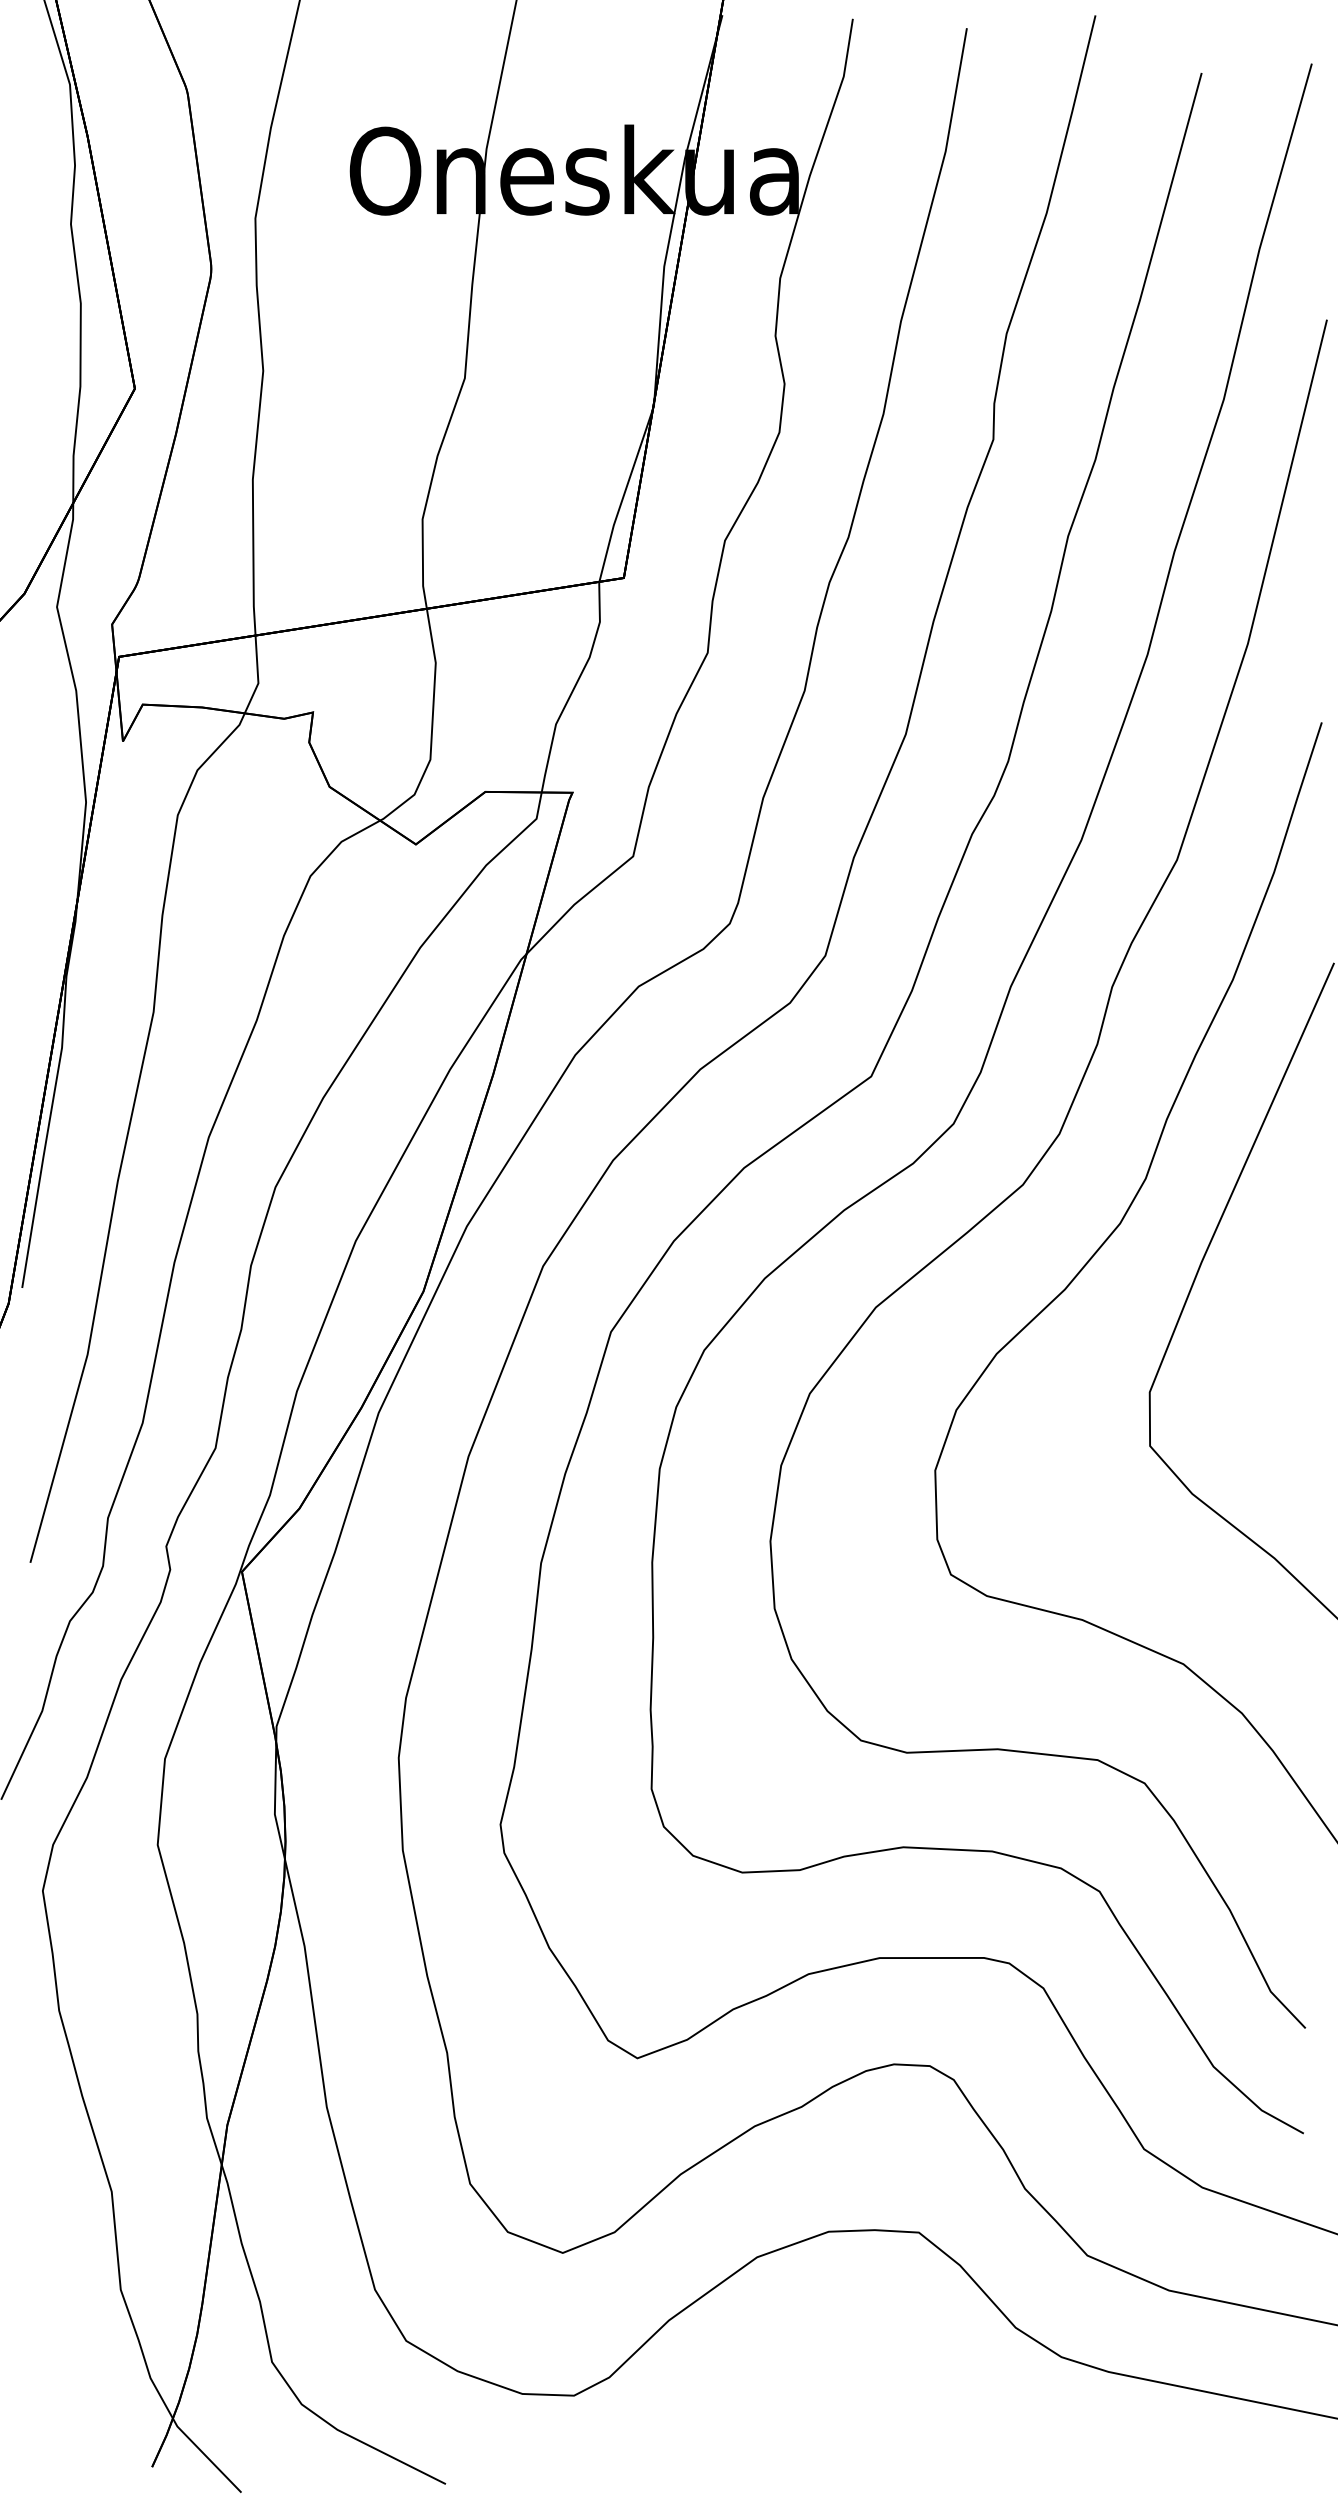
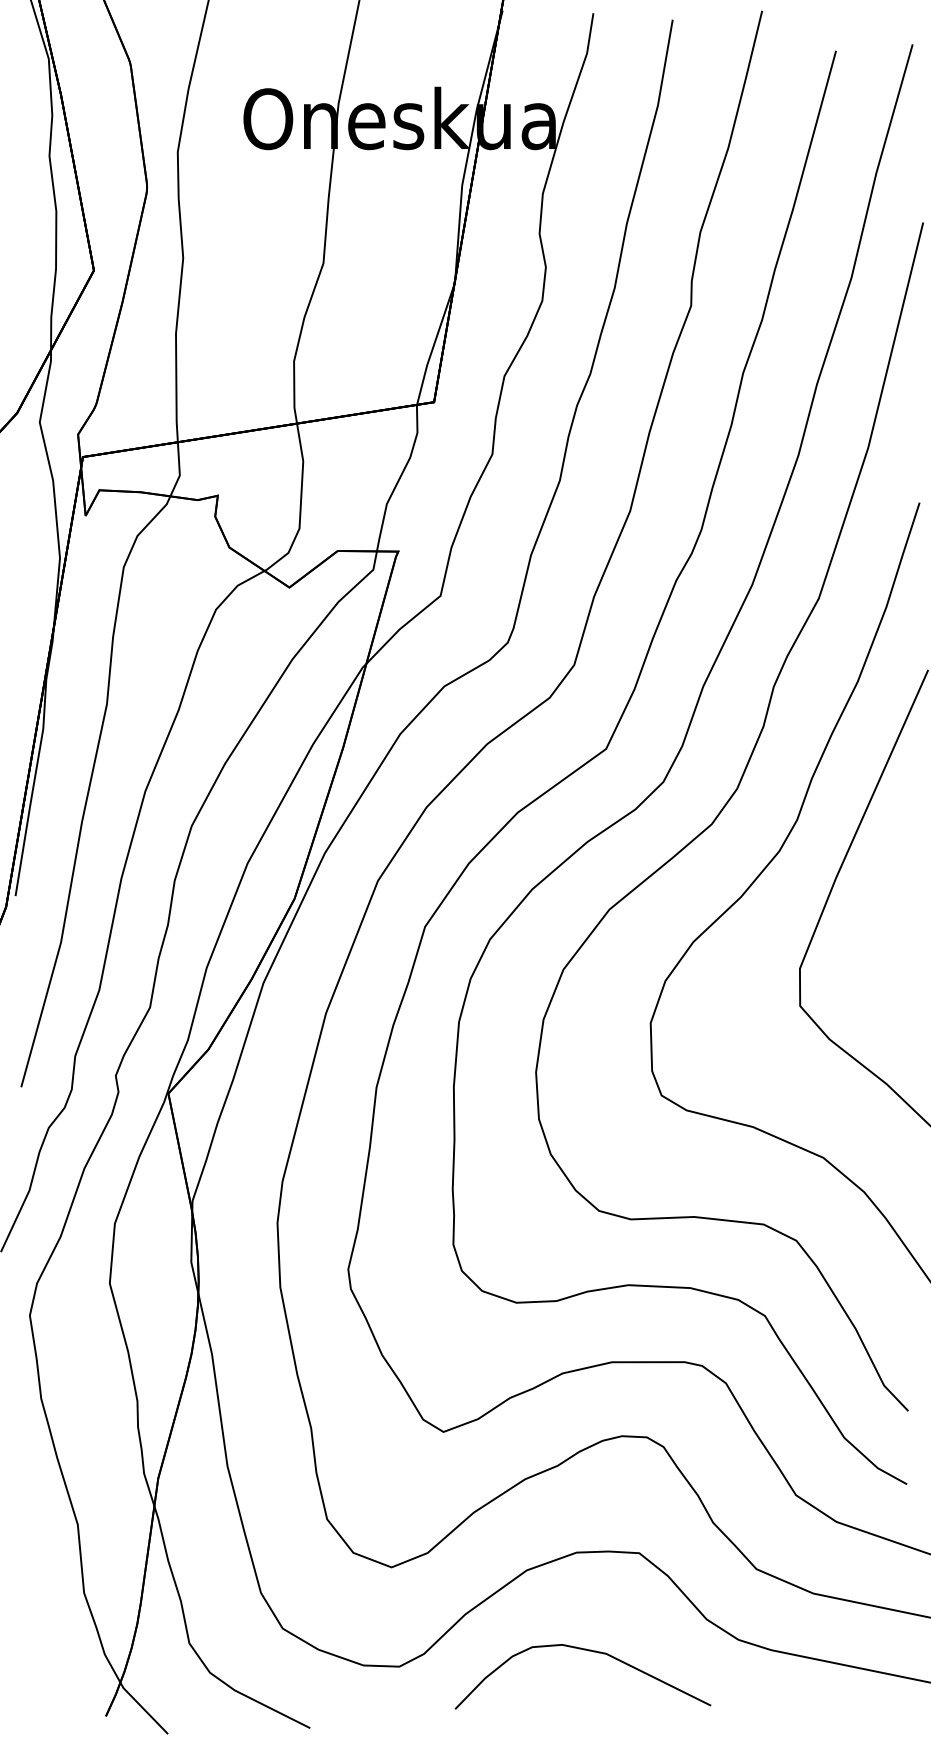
curve: (845, 2373) -> (588, 1651), added

